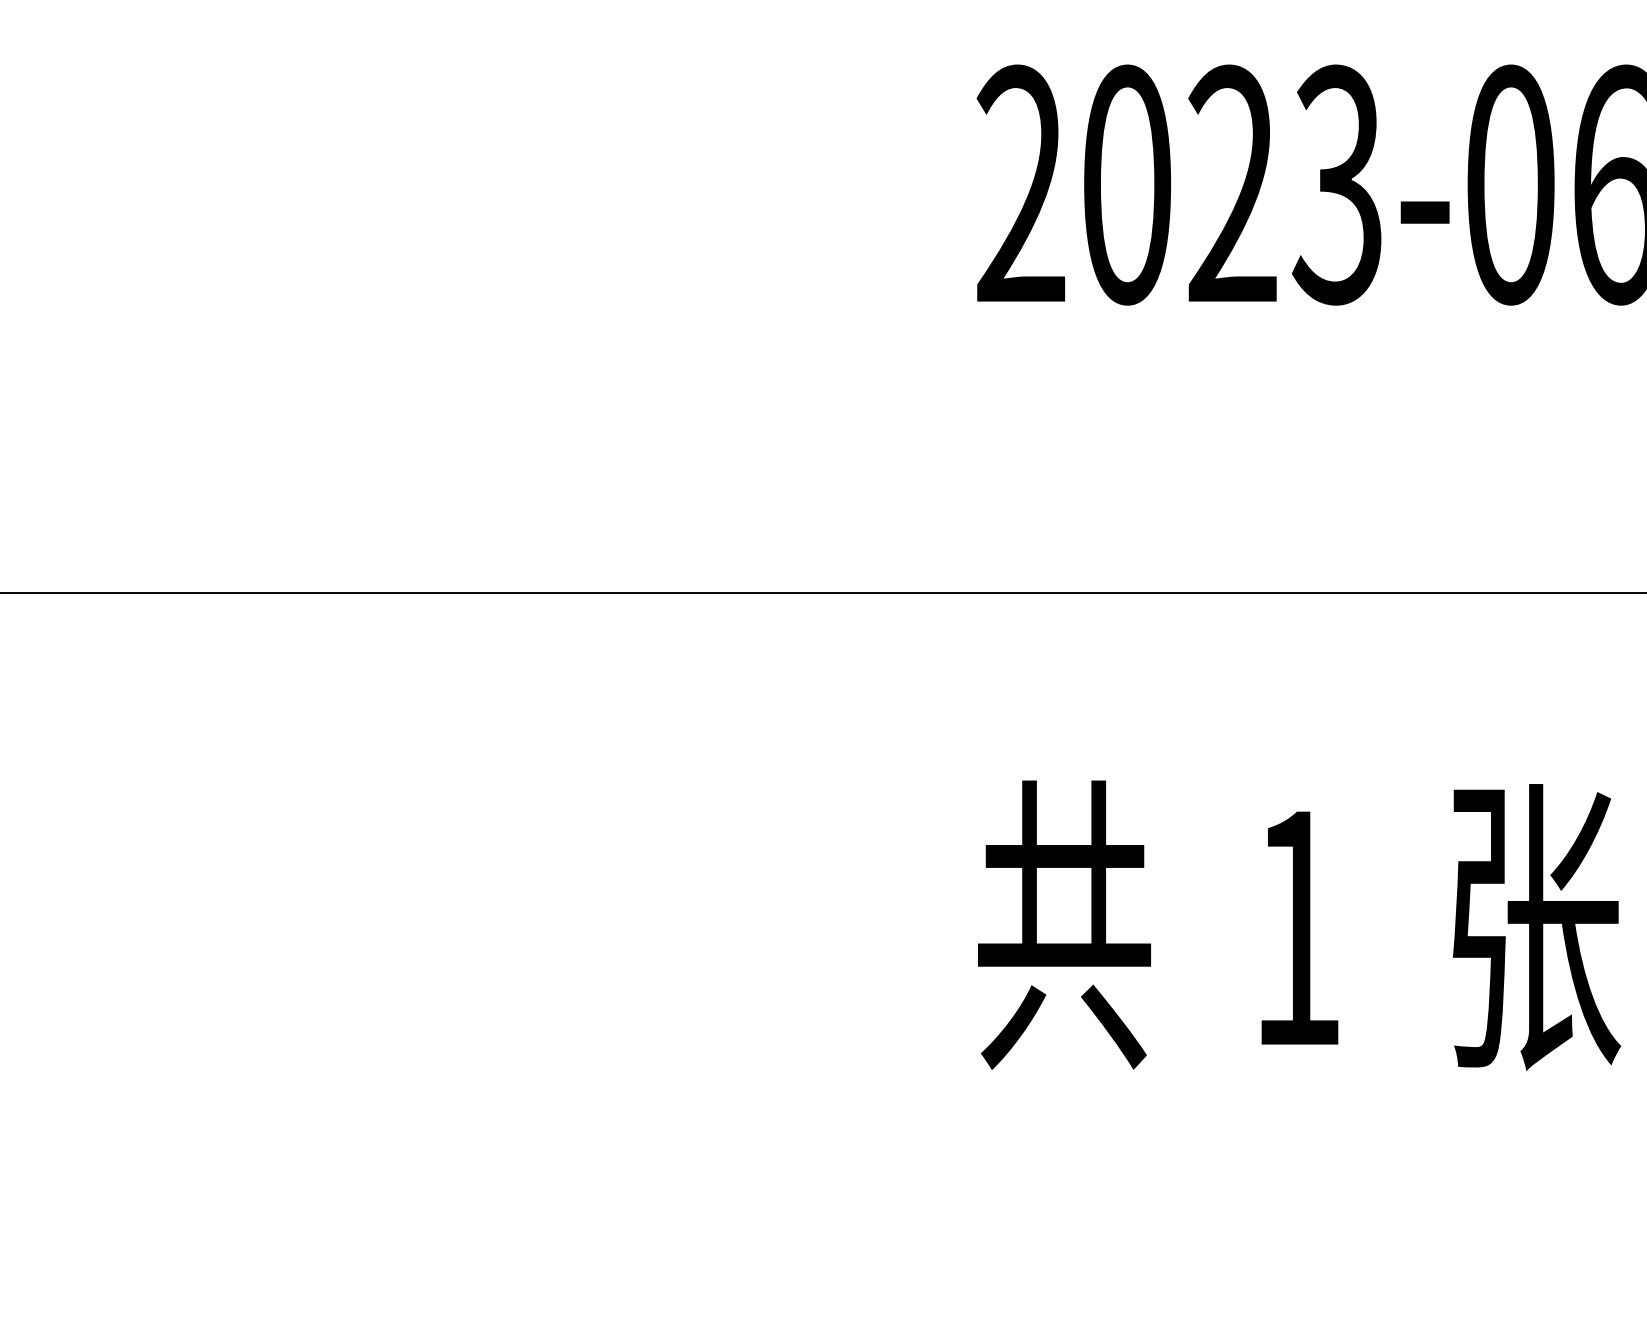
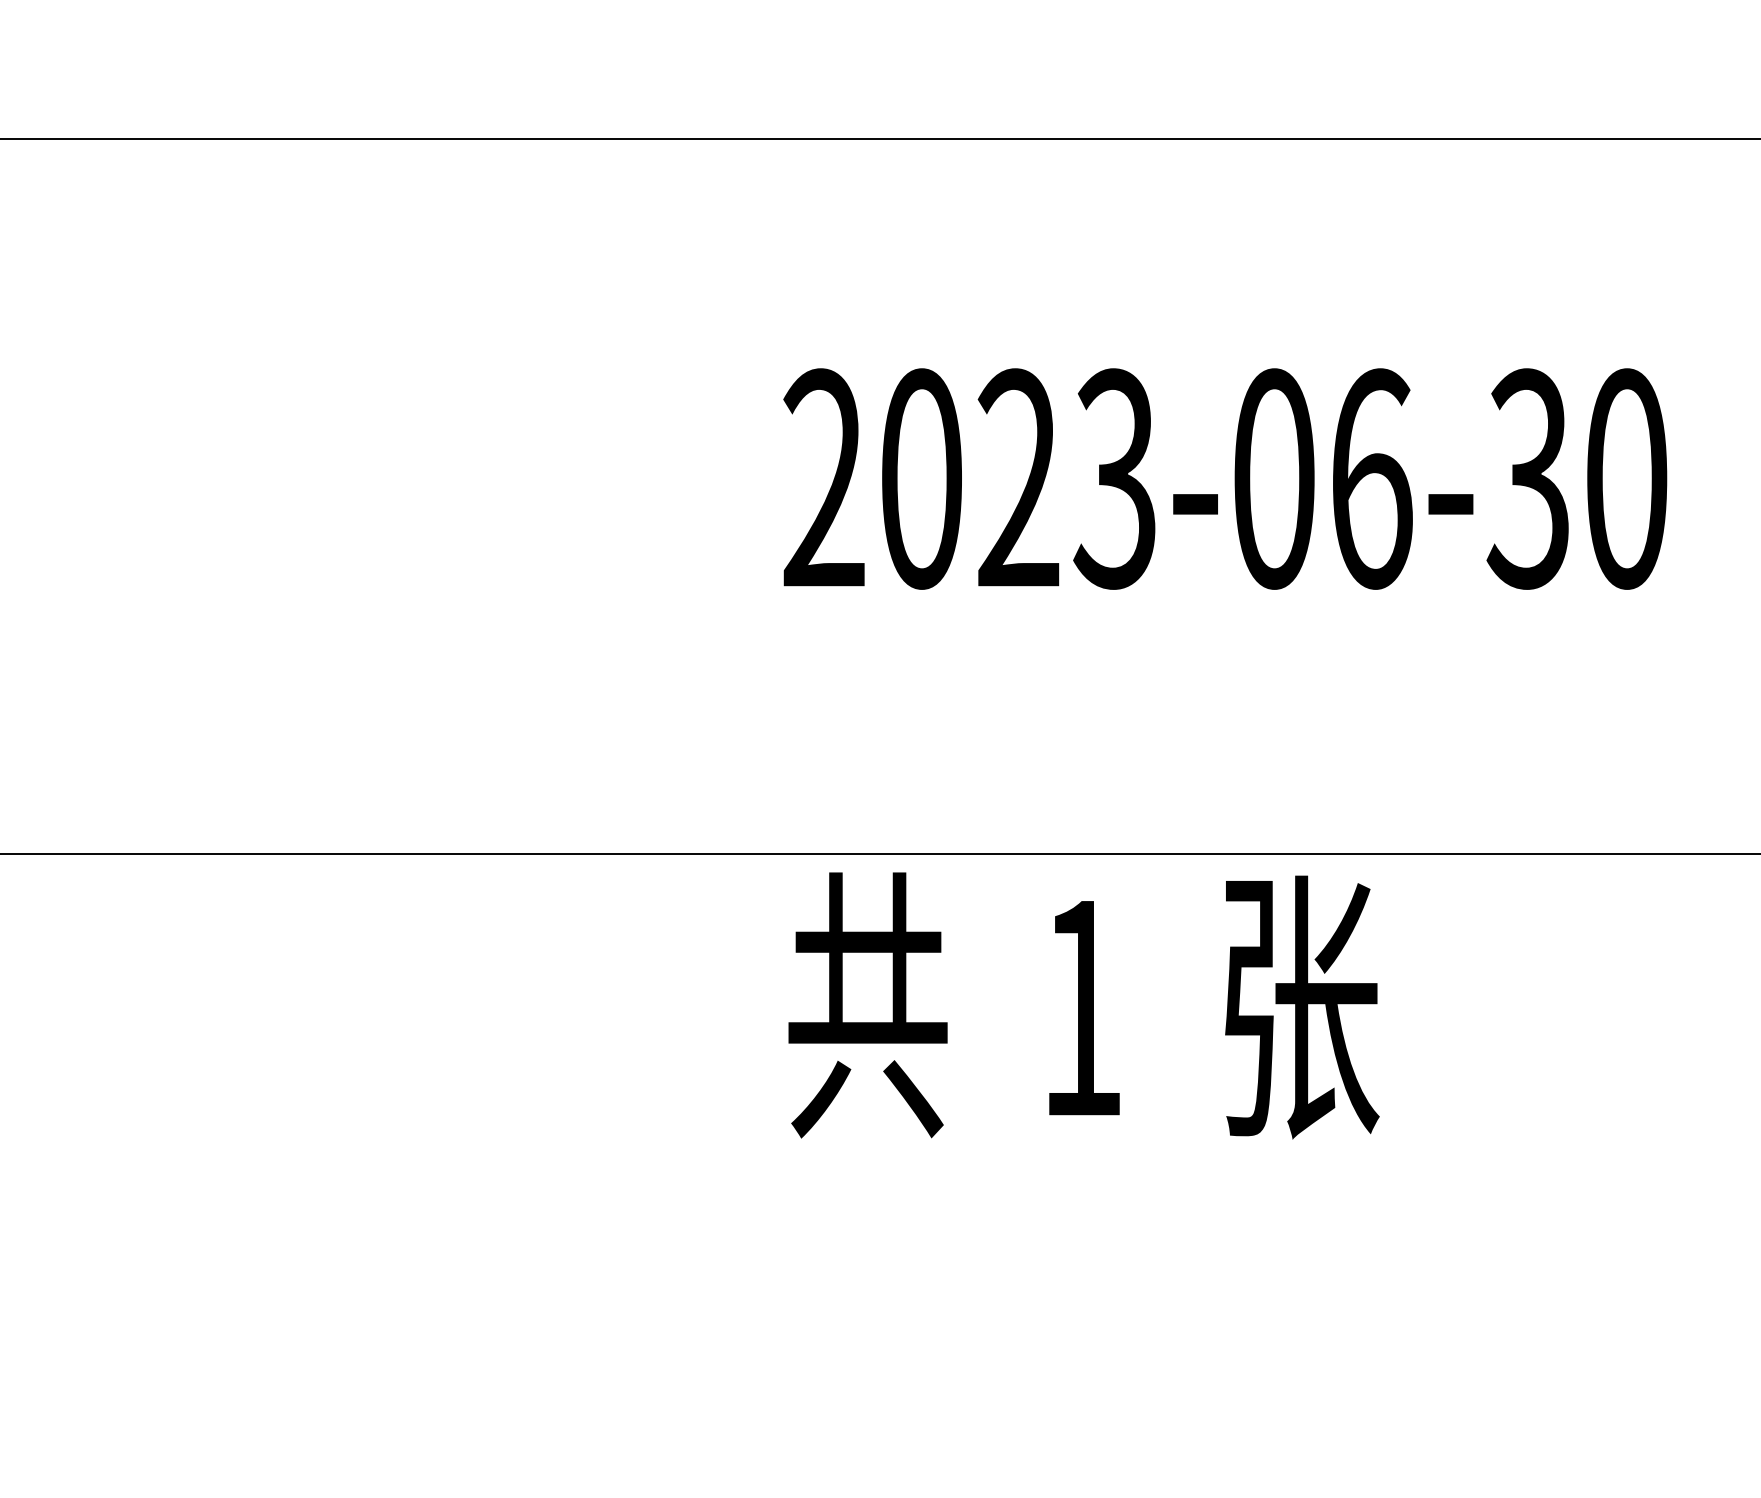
text: (1298, 925) -> (1083, 1005), moved

